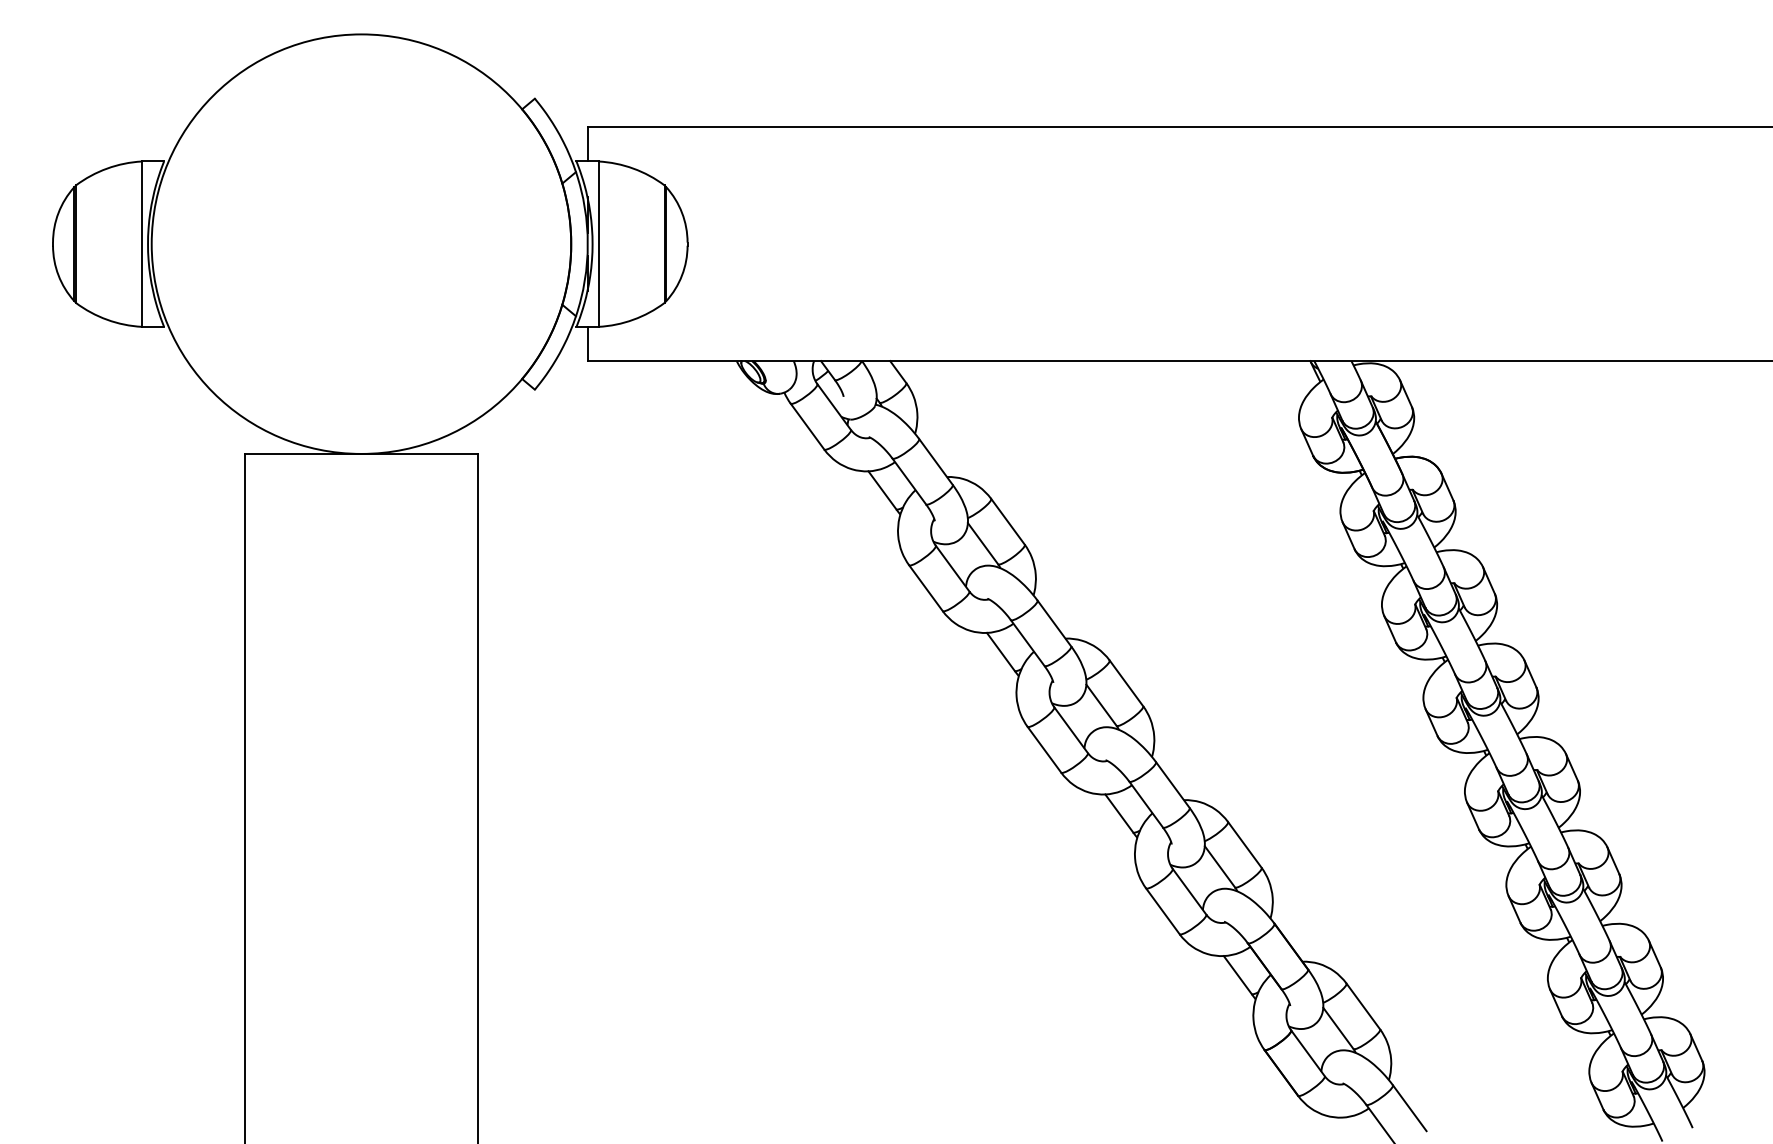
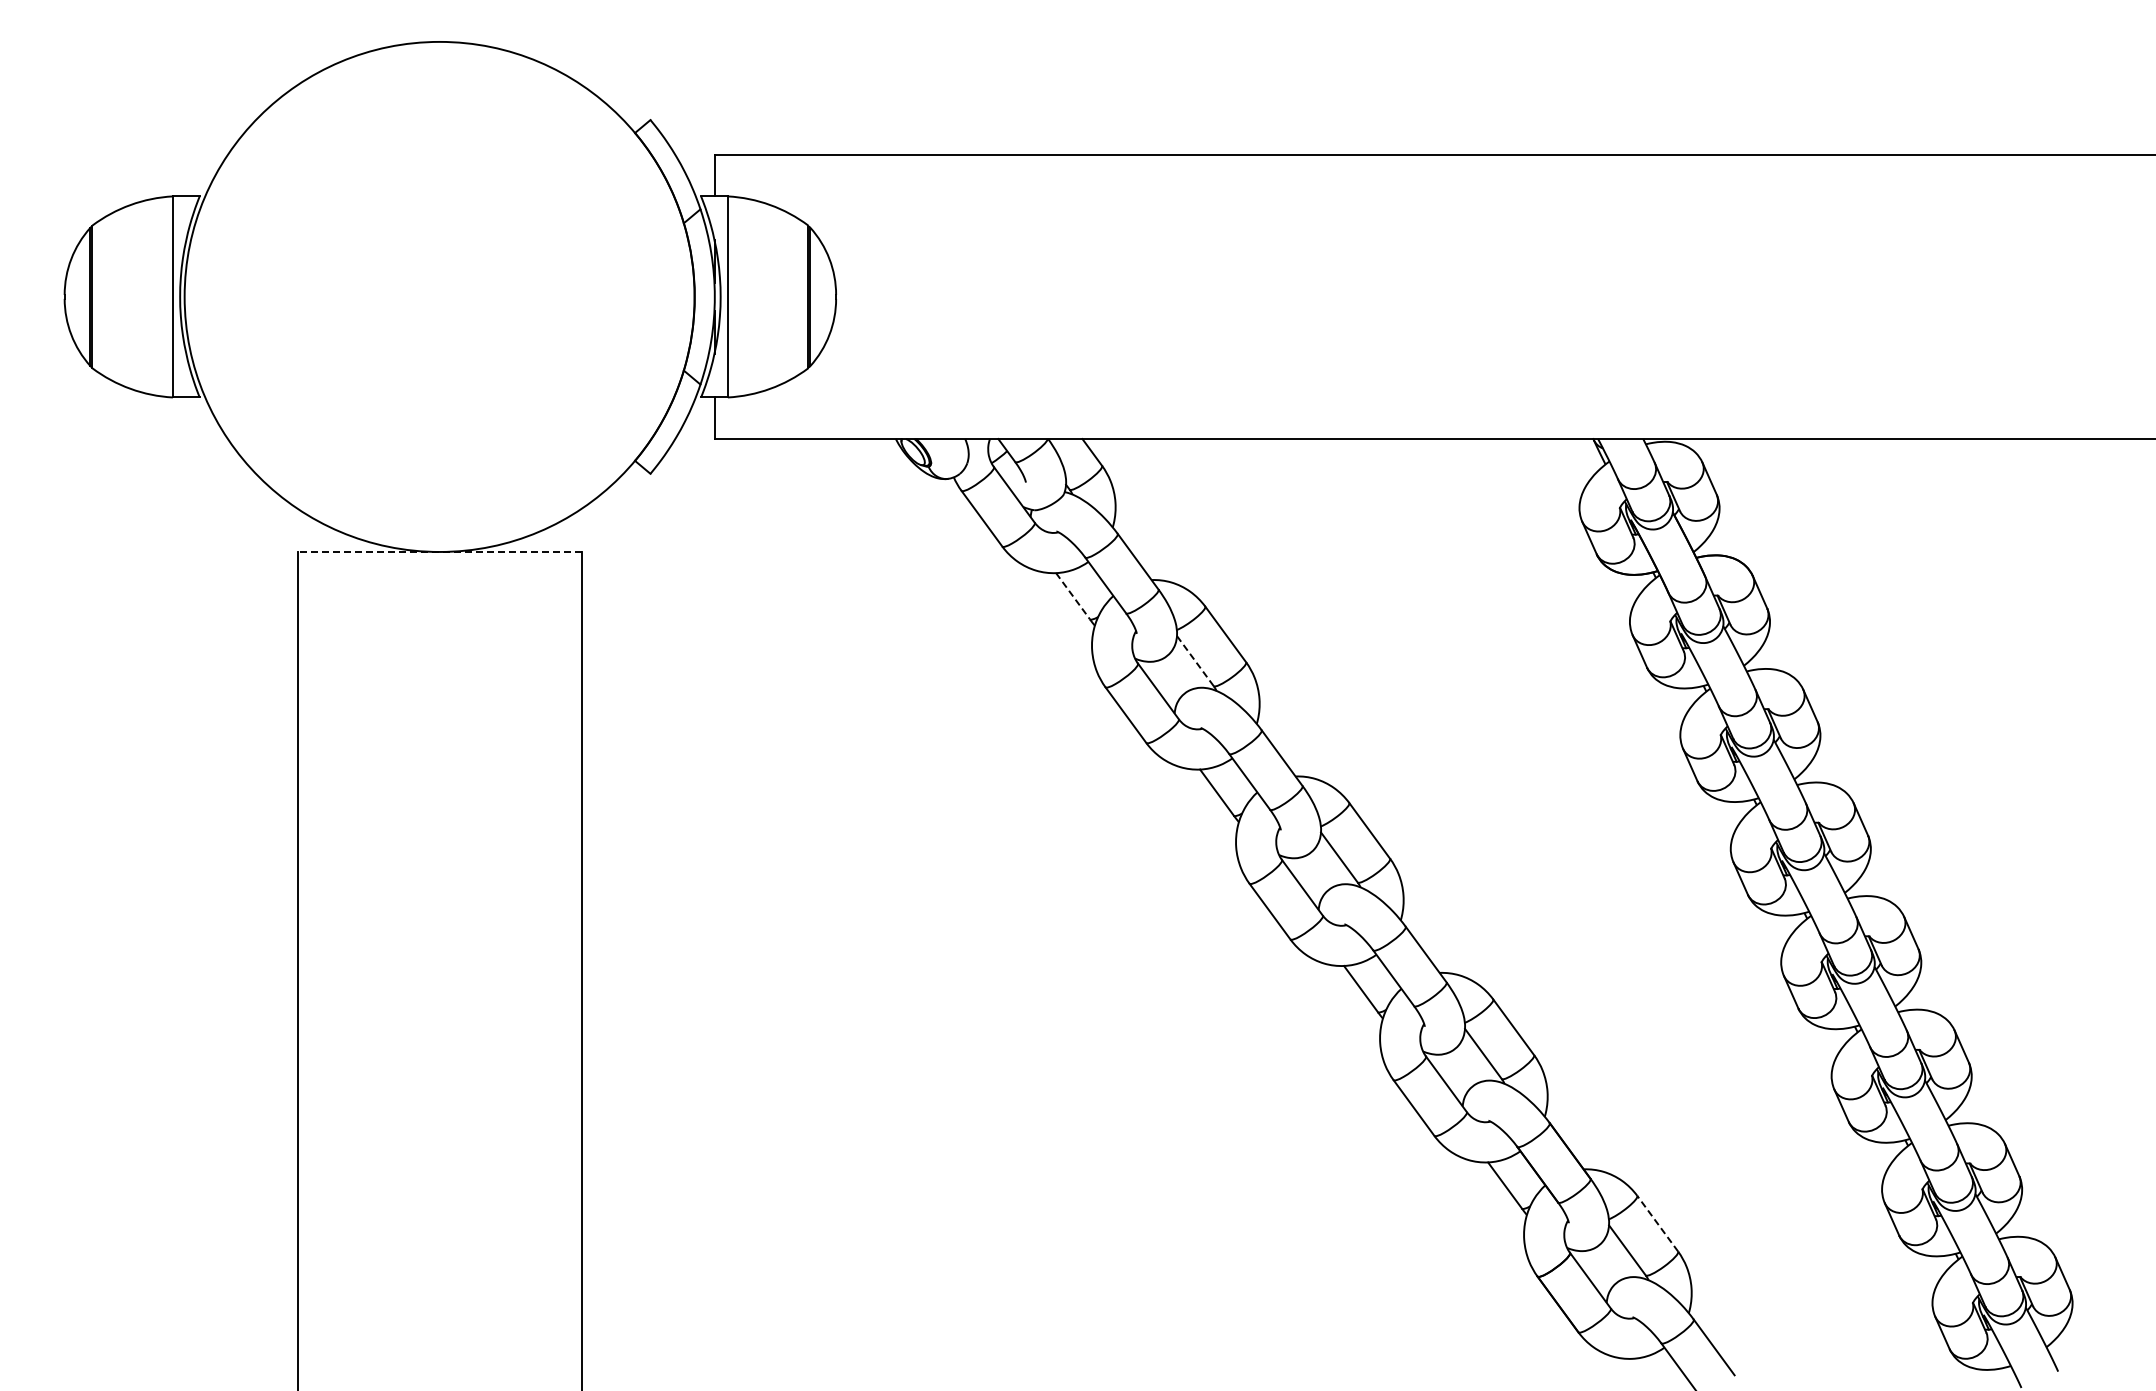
line: (361, 453) -> (439, 551), solid -> dashed
line: (882, 490) -> (1073, 596), solid -> dashed
line: (983, 543) -> (1195, 660), solid -> dashed
line: (1363, 1006) -> (1657, 1223), solid -> dashed

